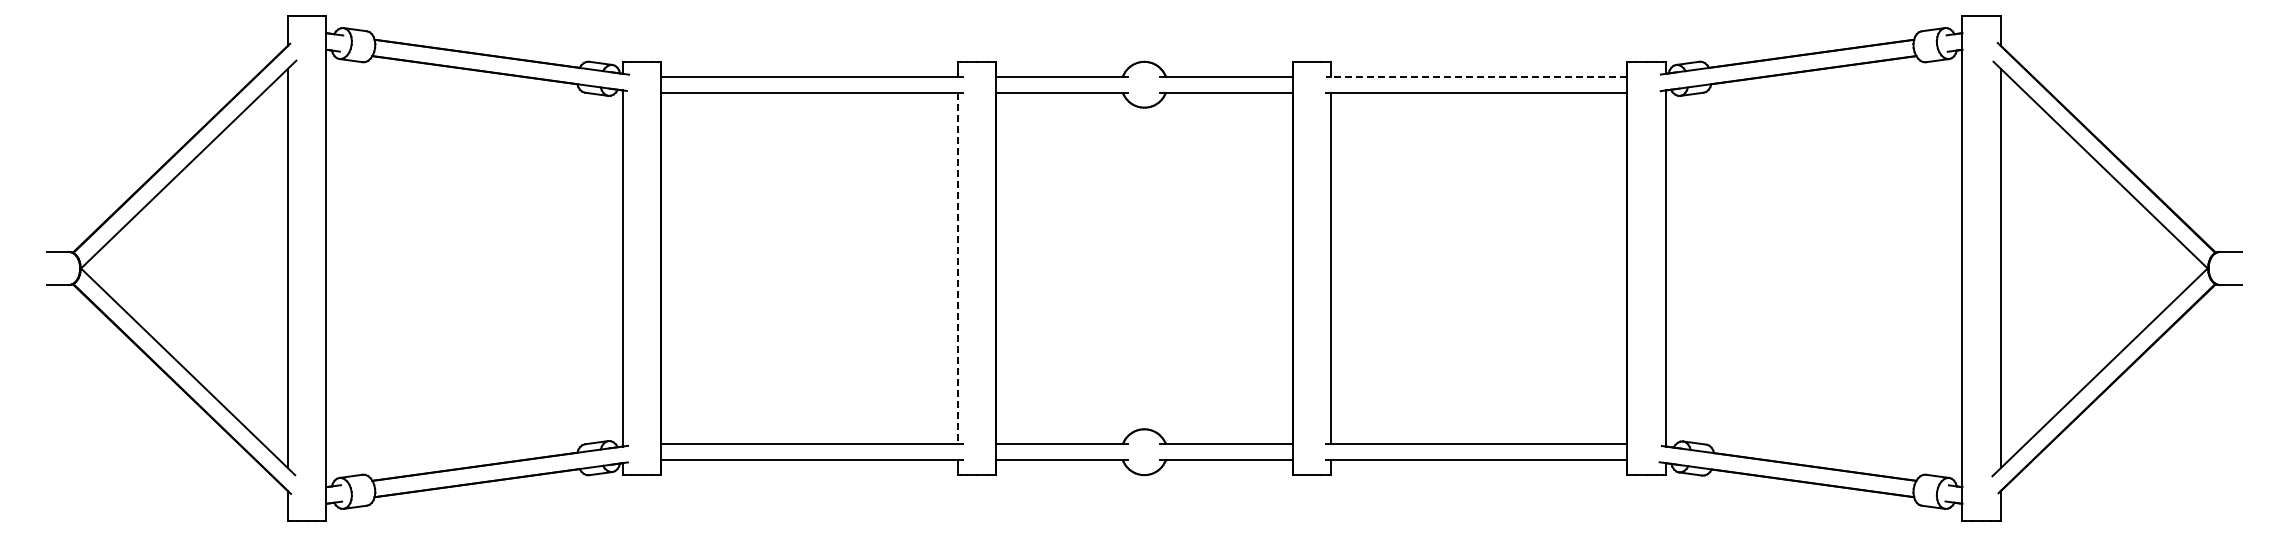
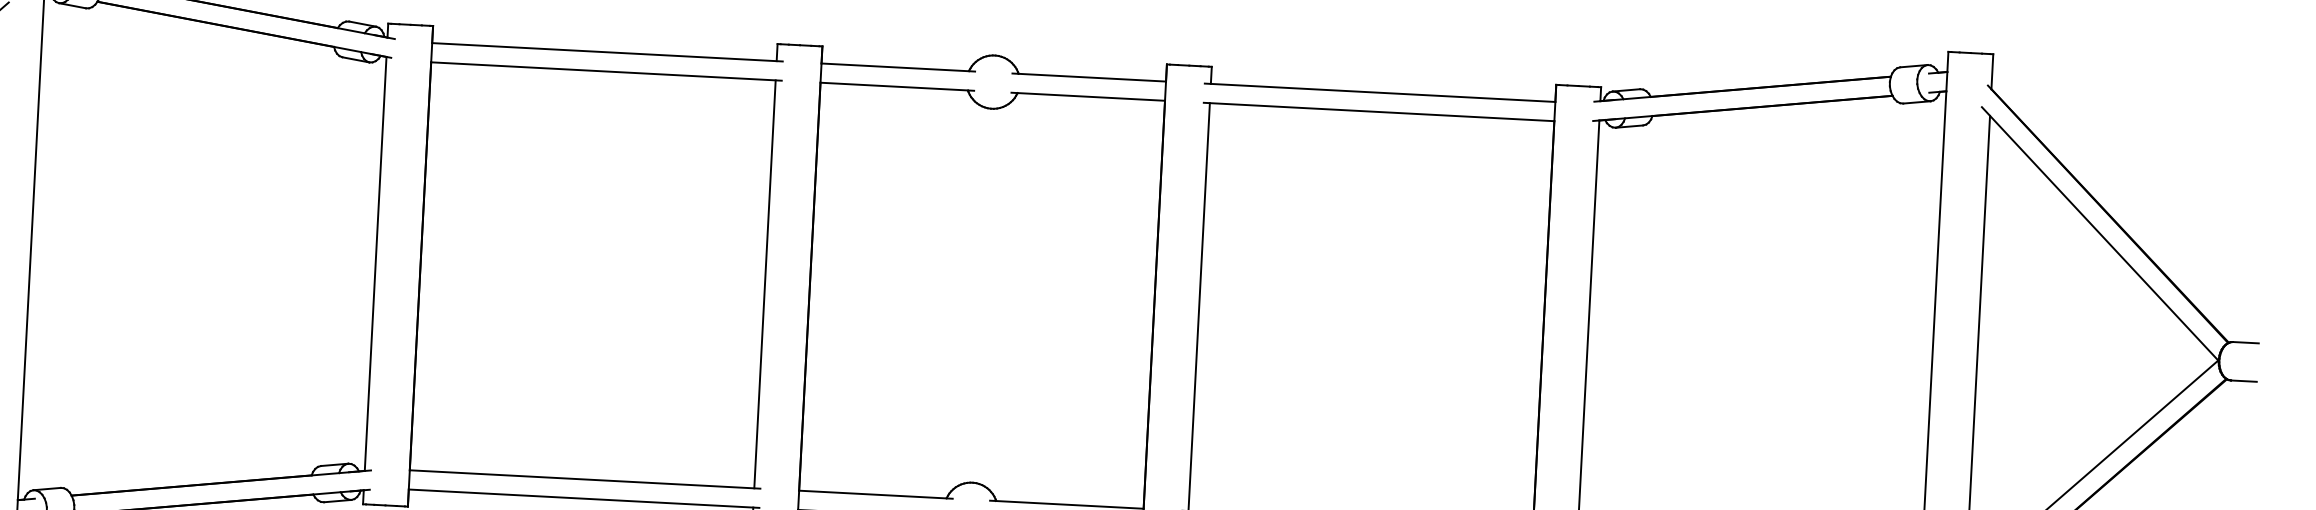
line: (1476, 76) -> (1379, 92), dashed -> solid
line: (957, 268) -> (764, 284), dashed -> solid

